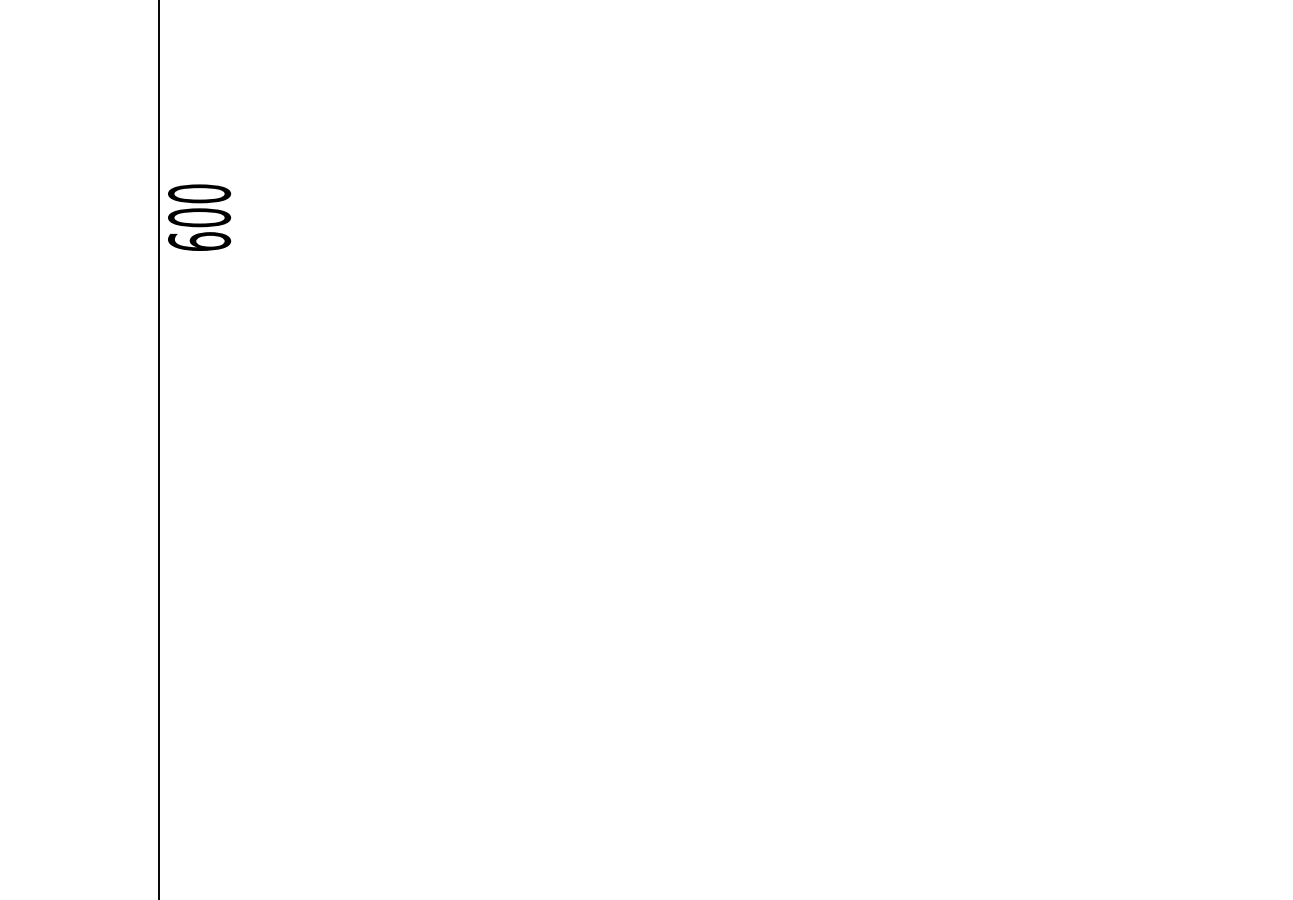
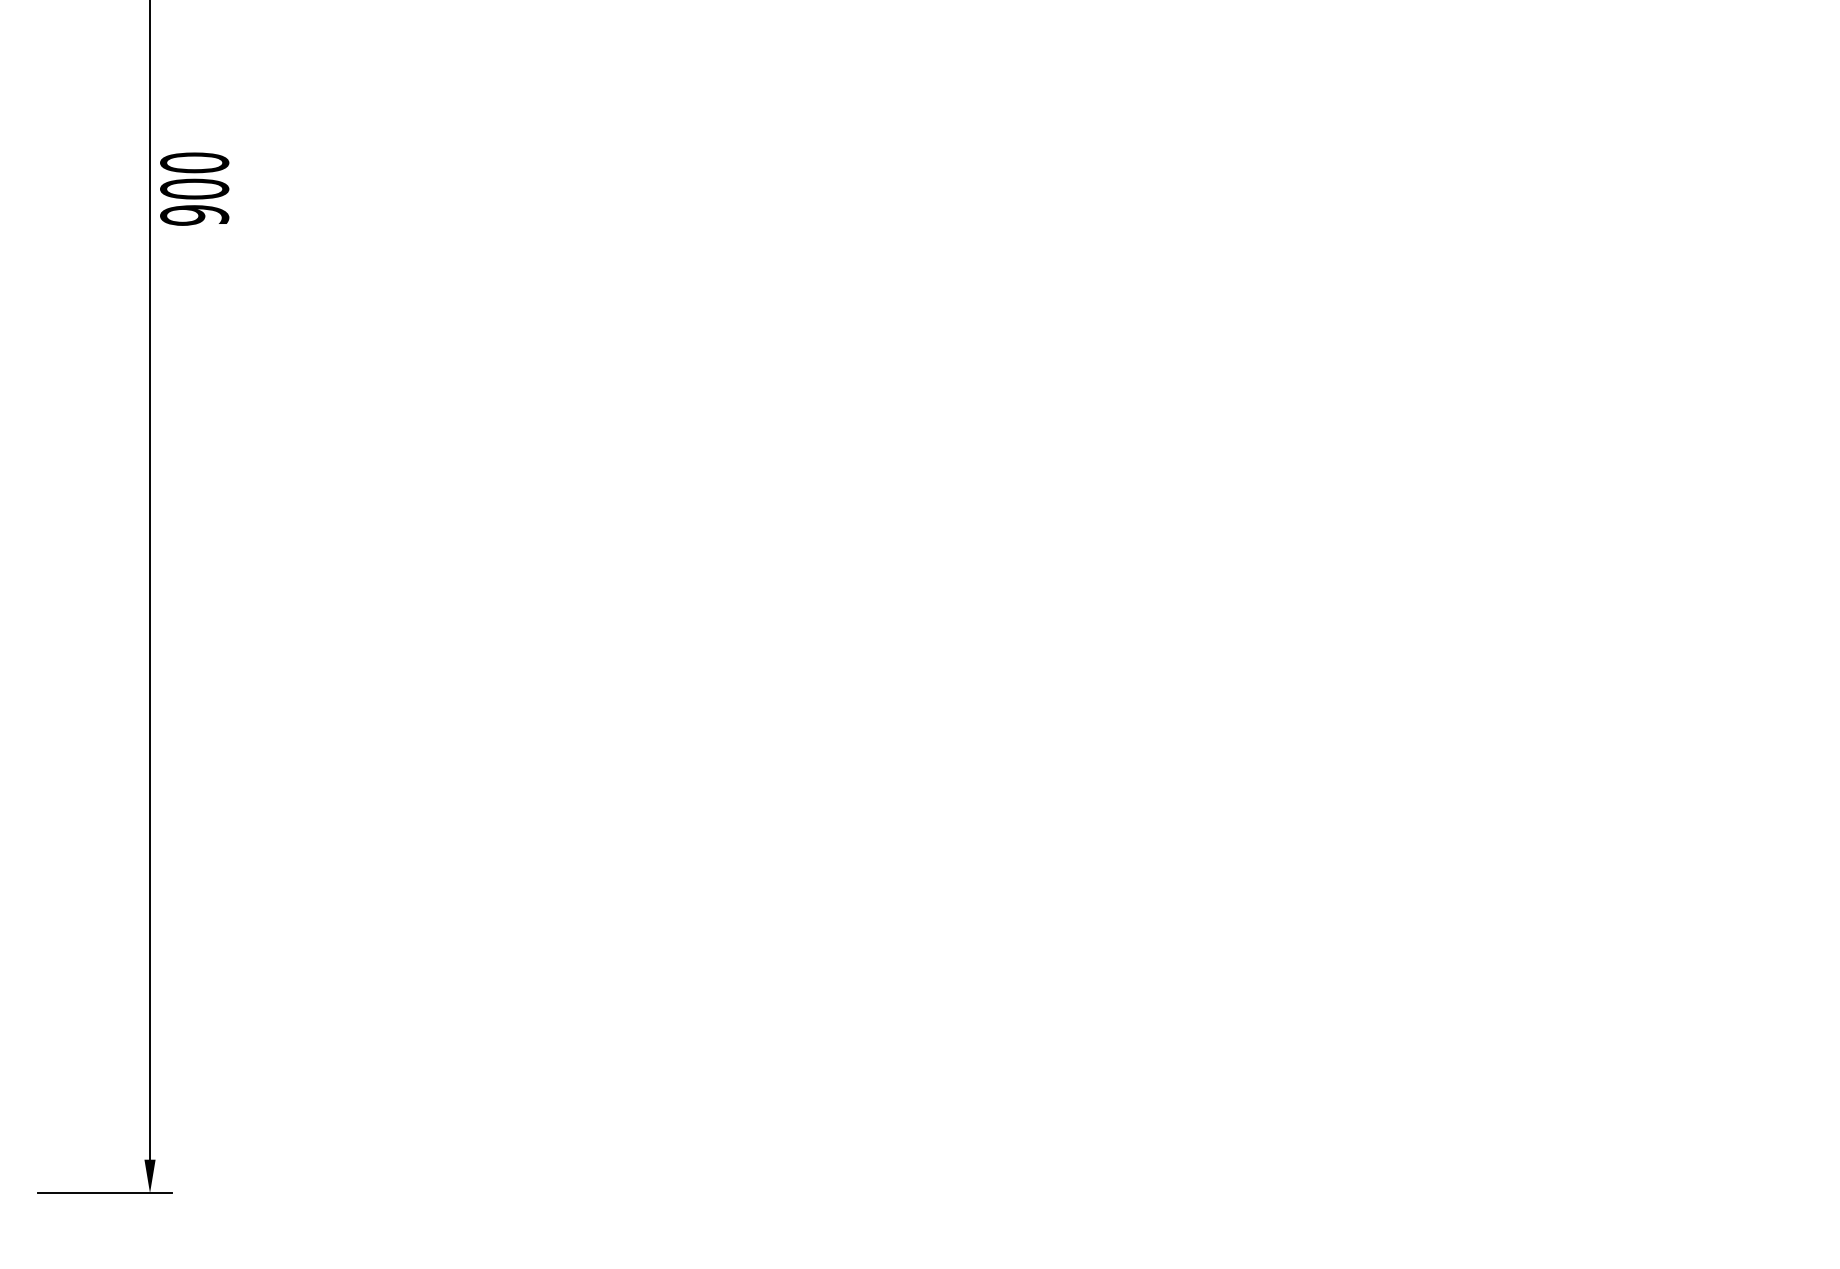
text: (199, 240) -> (194, 214), 600 -> 900

